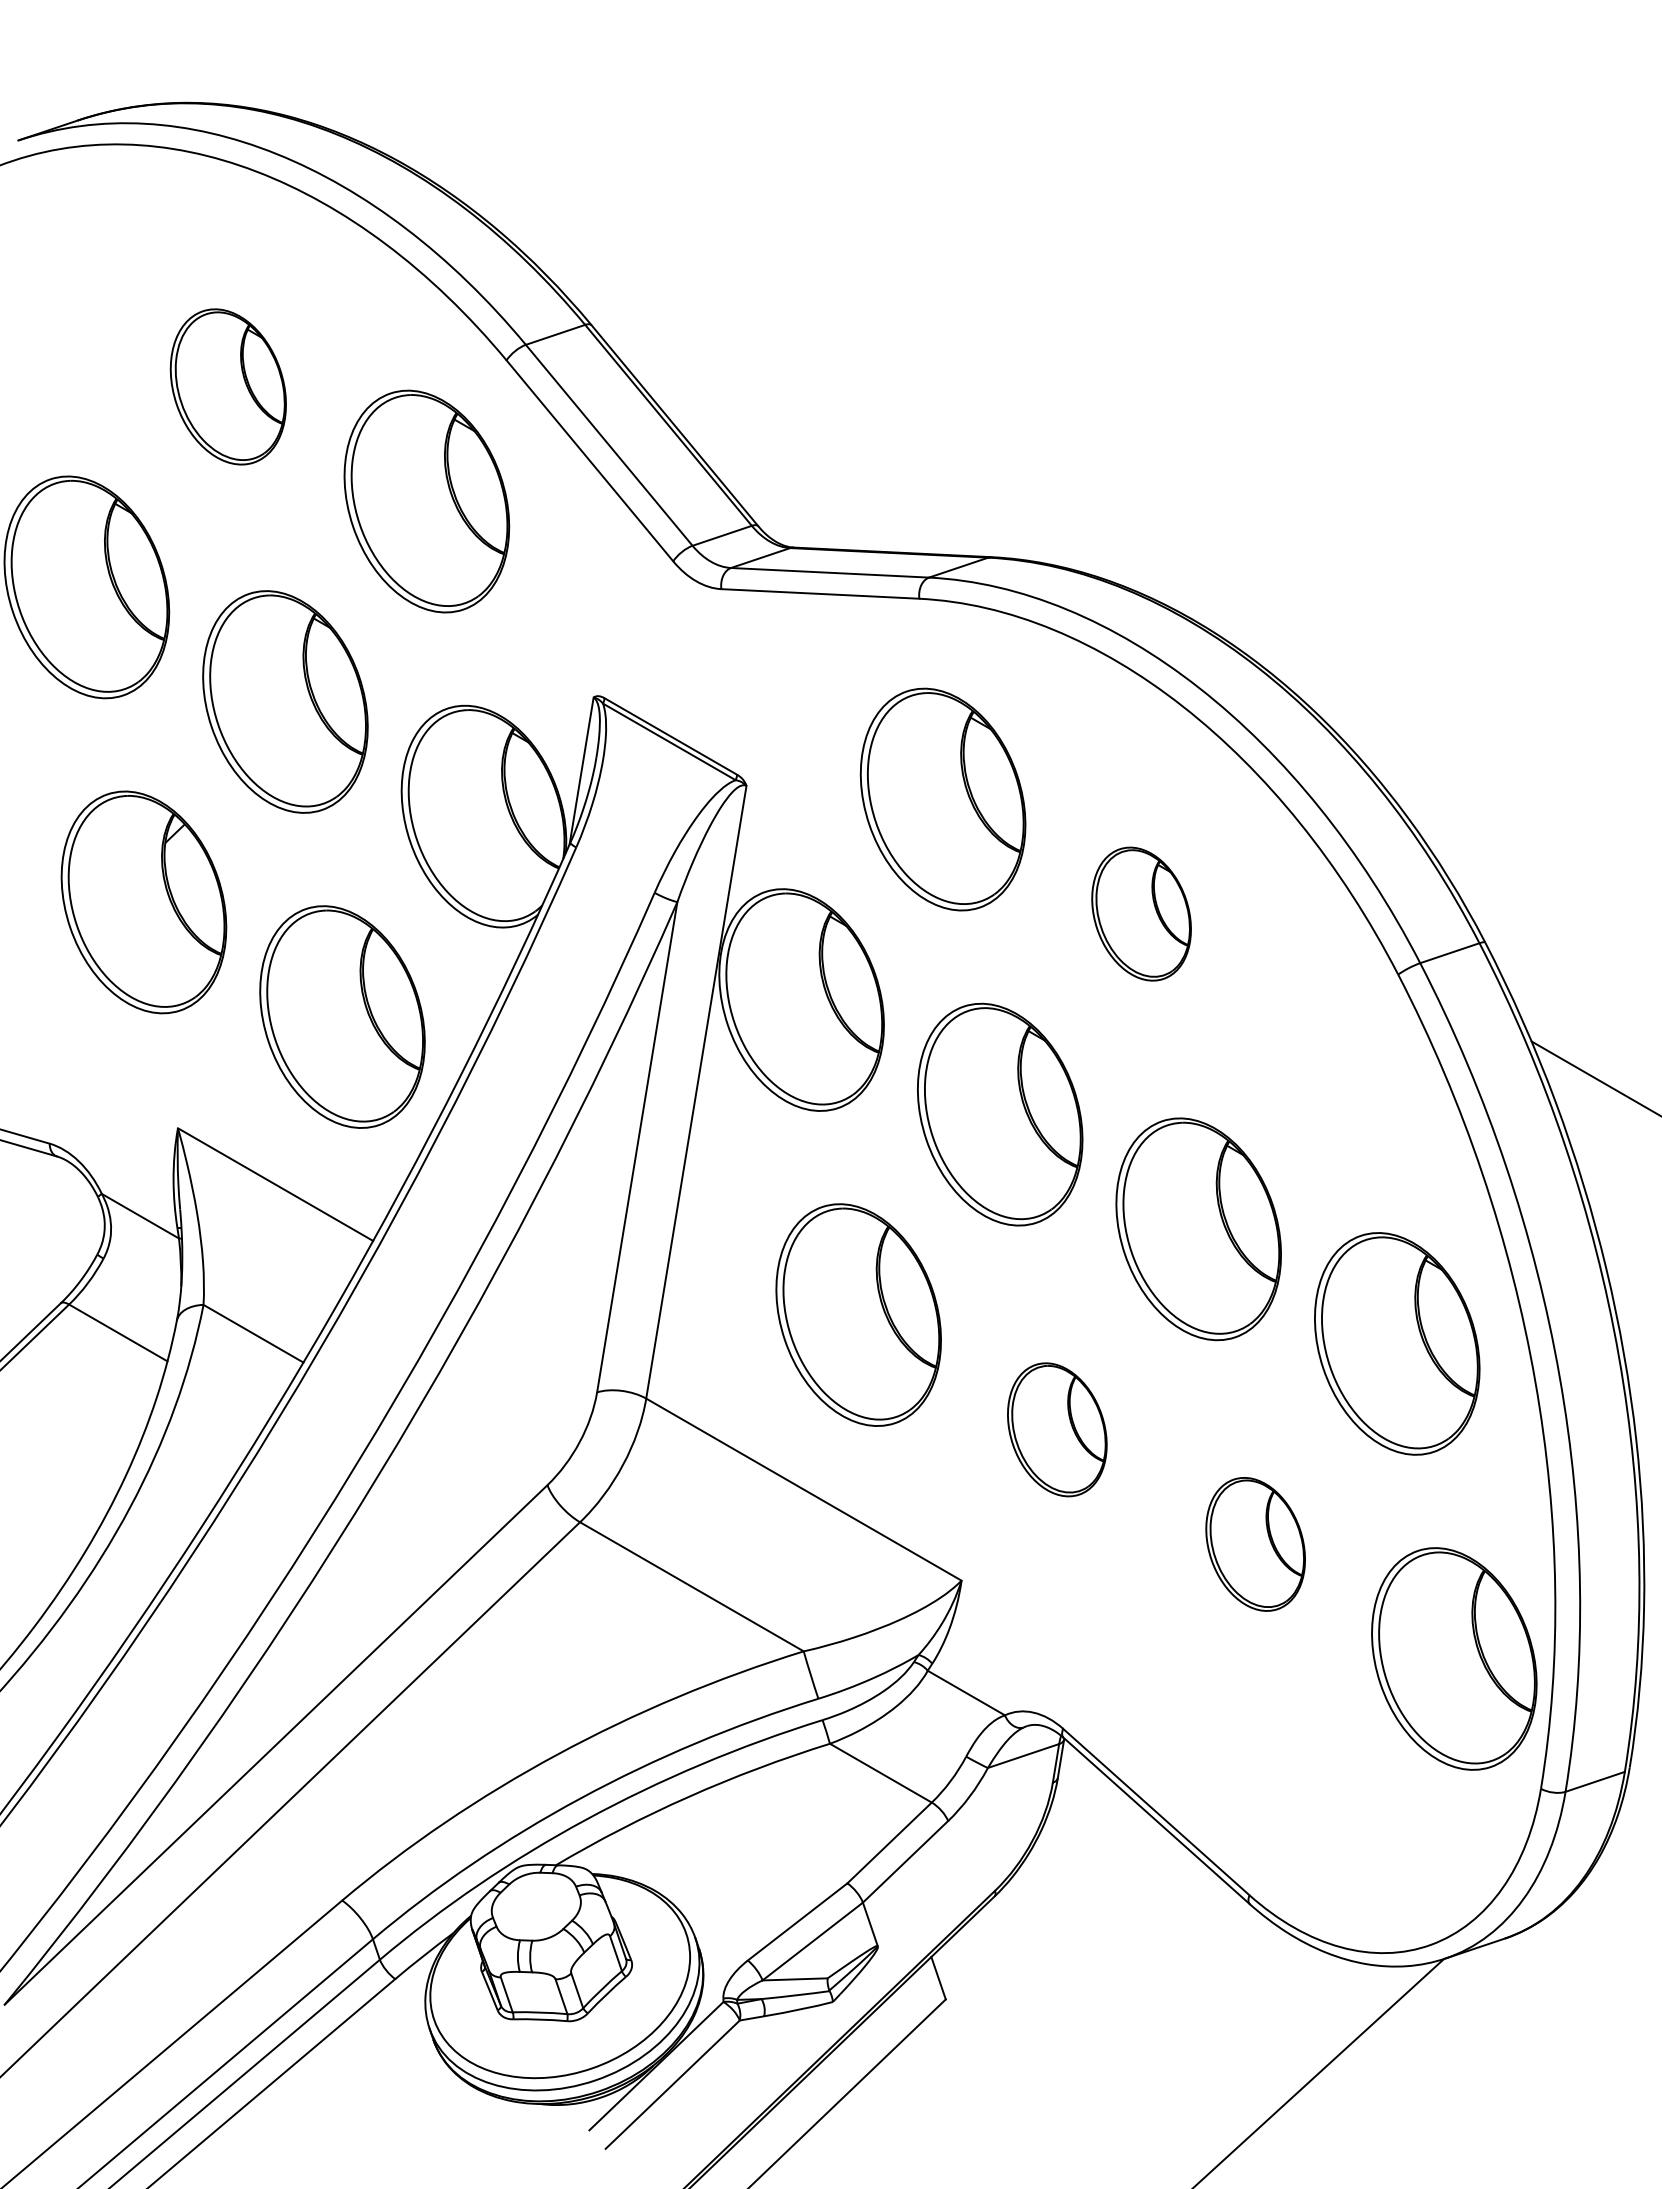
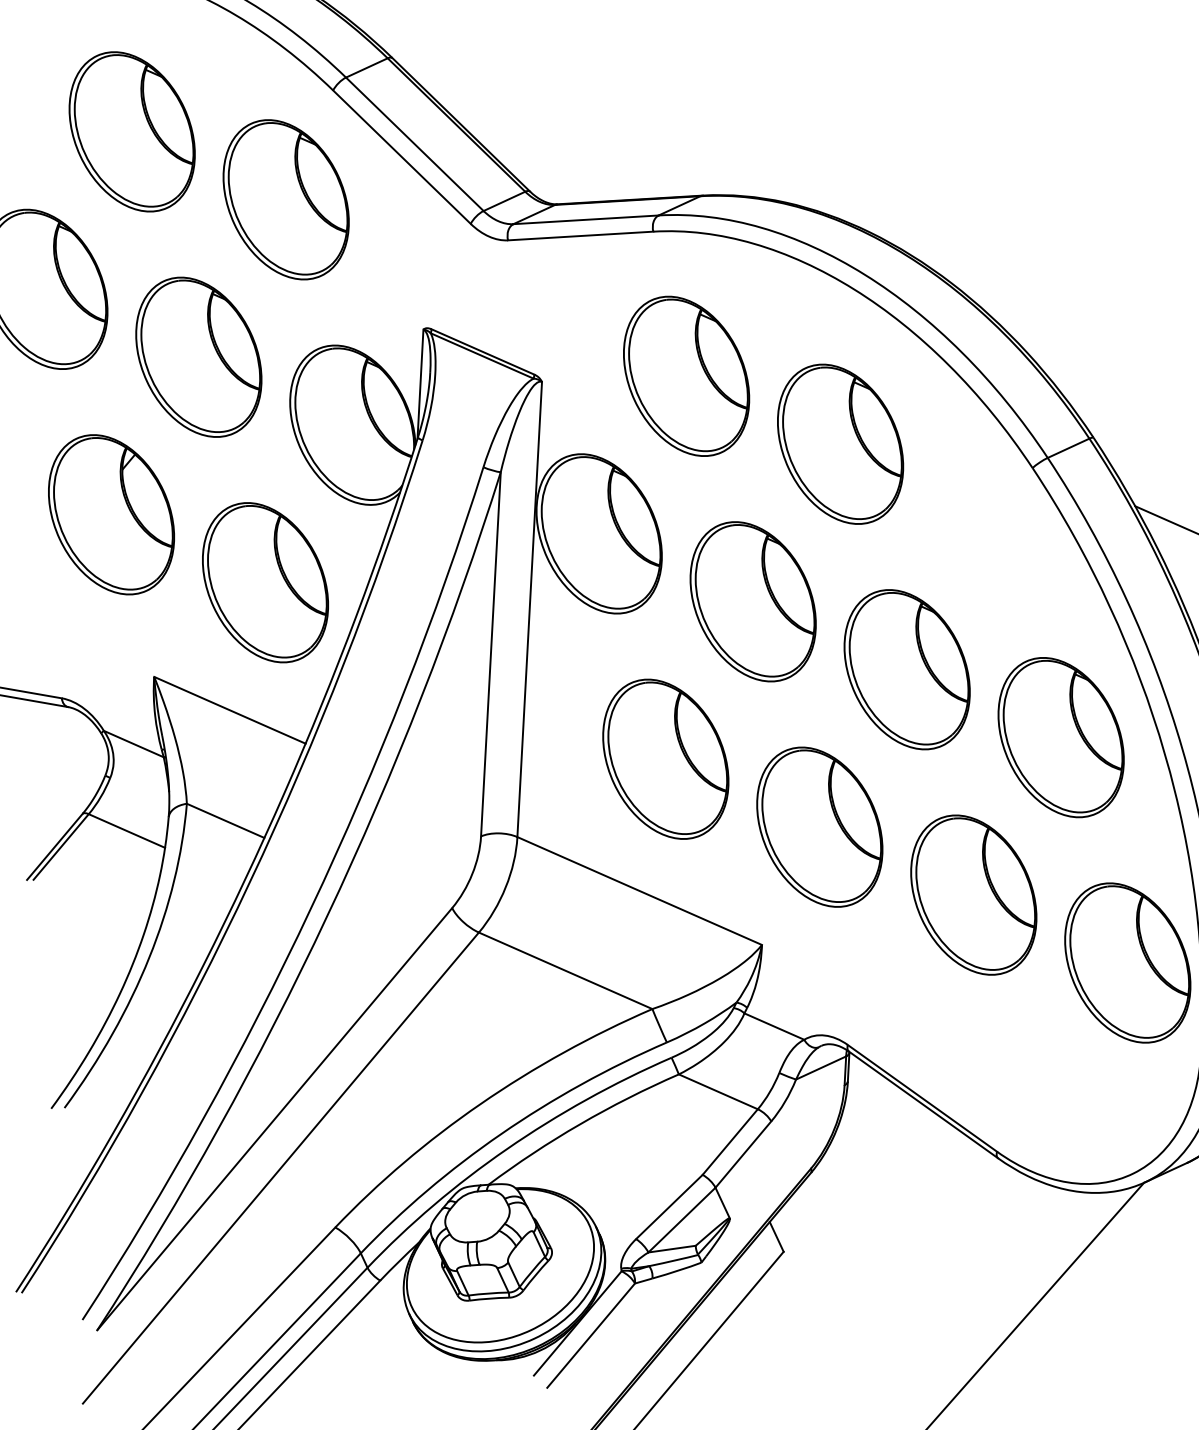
part: (228, 386) -> (132, 131), size x1.43
part: (1141, 913) -> (840, 443), size x1.67
part: (1057, 1429) -> (819, 827), size x1.67
part: (1255, 1544) -> (973, 895), size x1.67

